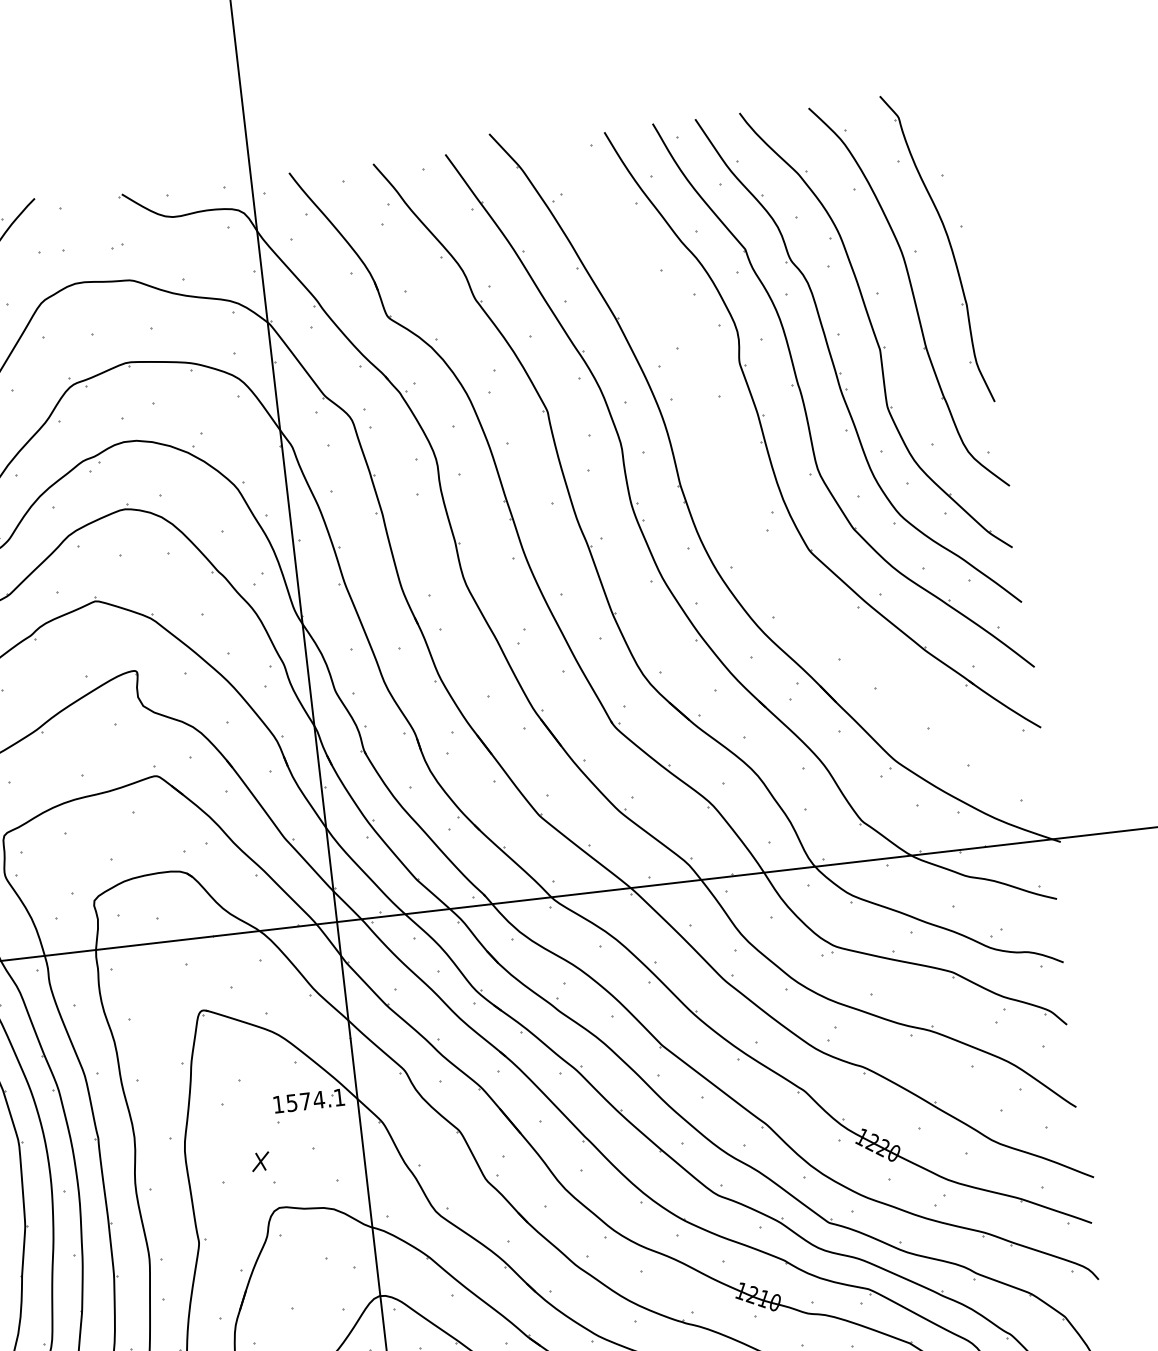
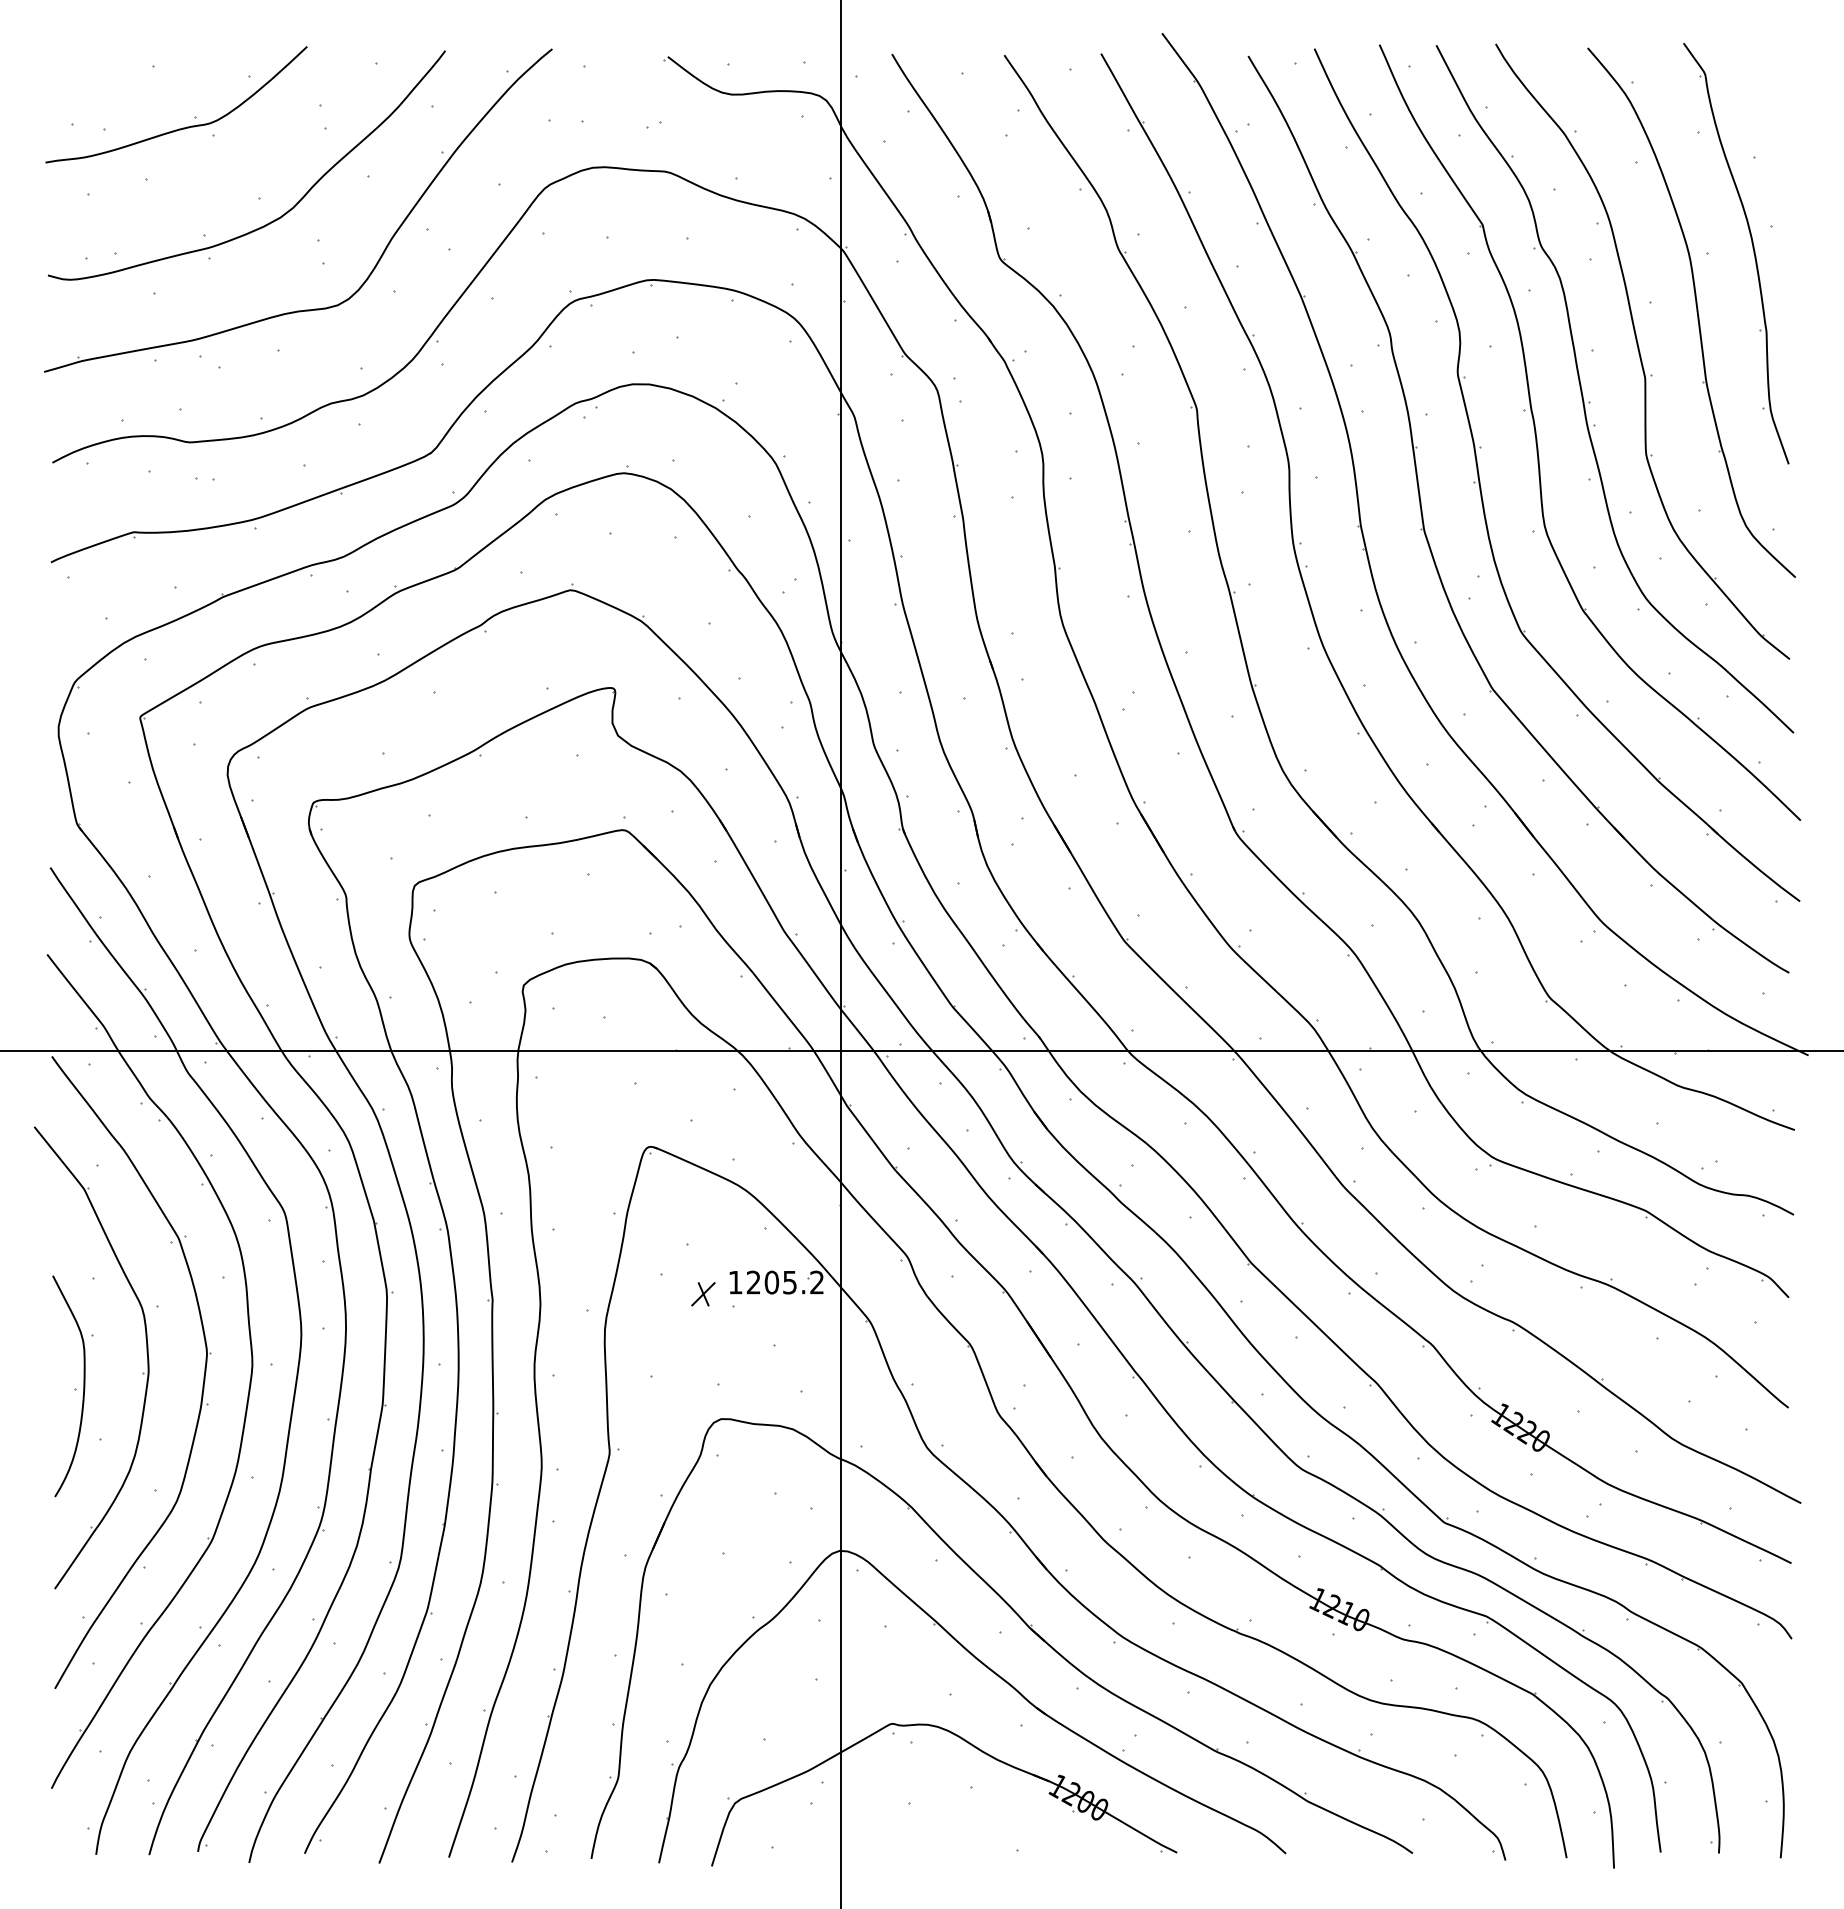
part: (732, 489) -> (1428, 539), added
text: (315, 1100) -> (784, 1282), 1574.1 -> 1205.2
part: (260, 1161) -> (703, 1294), moved

